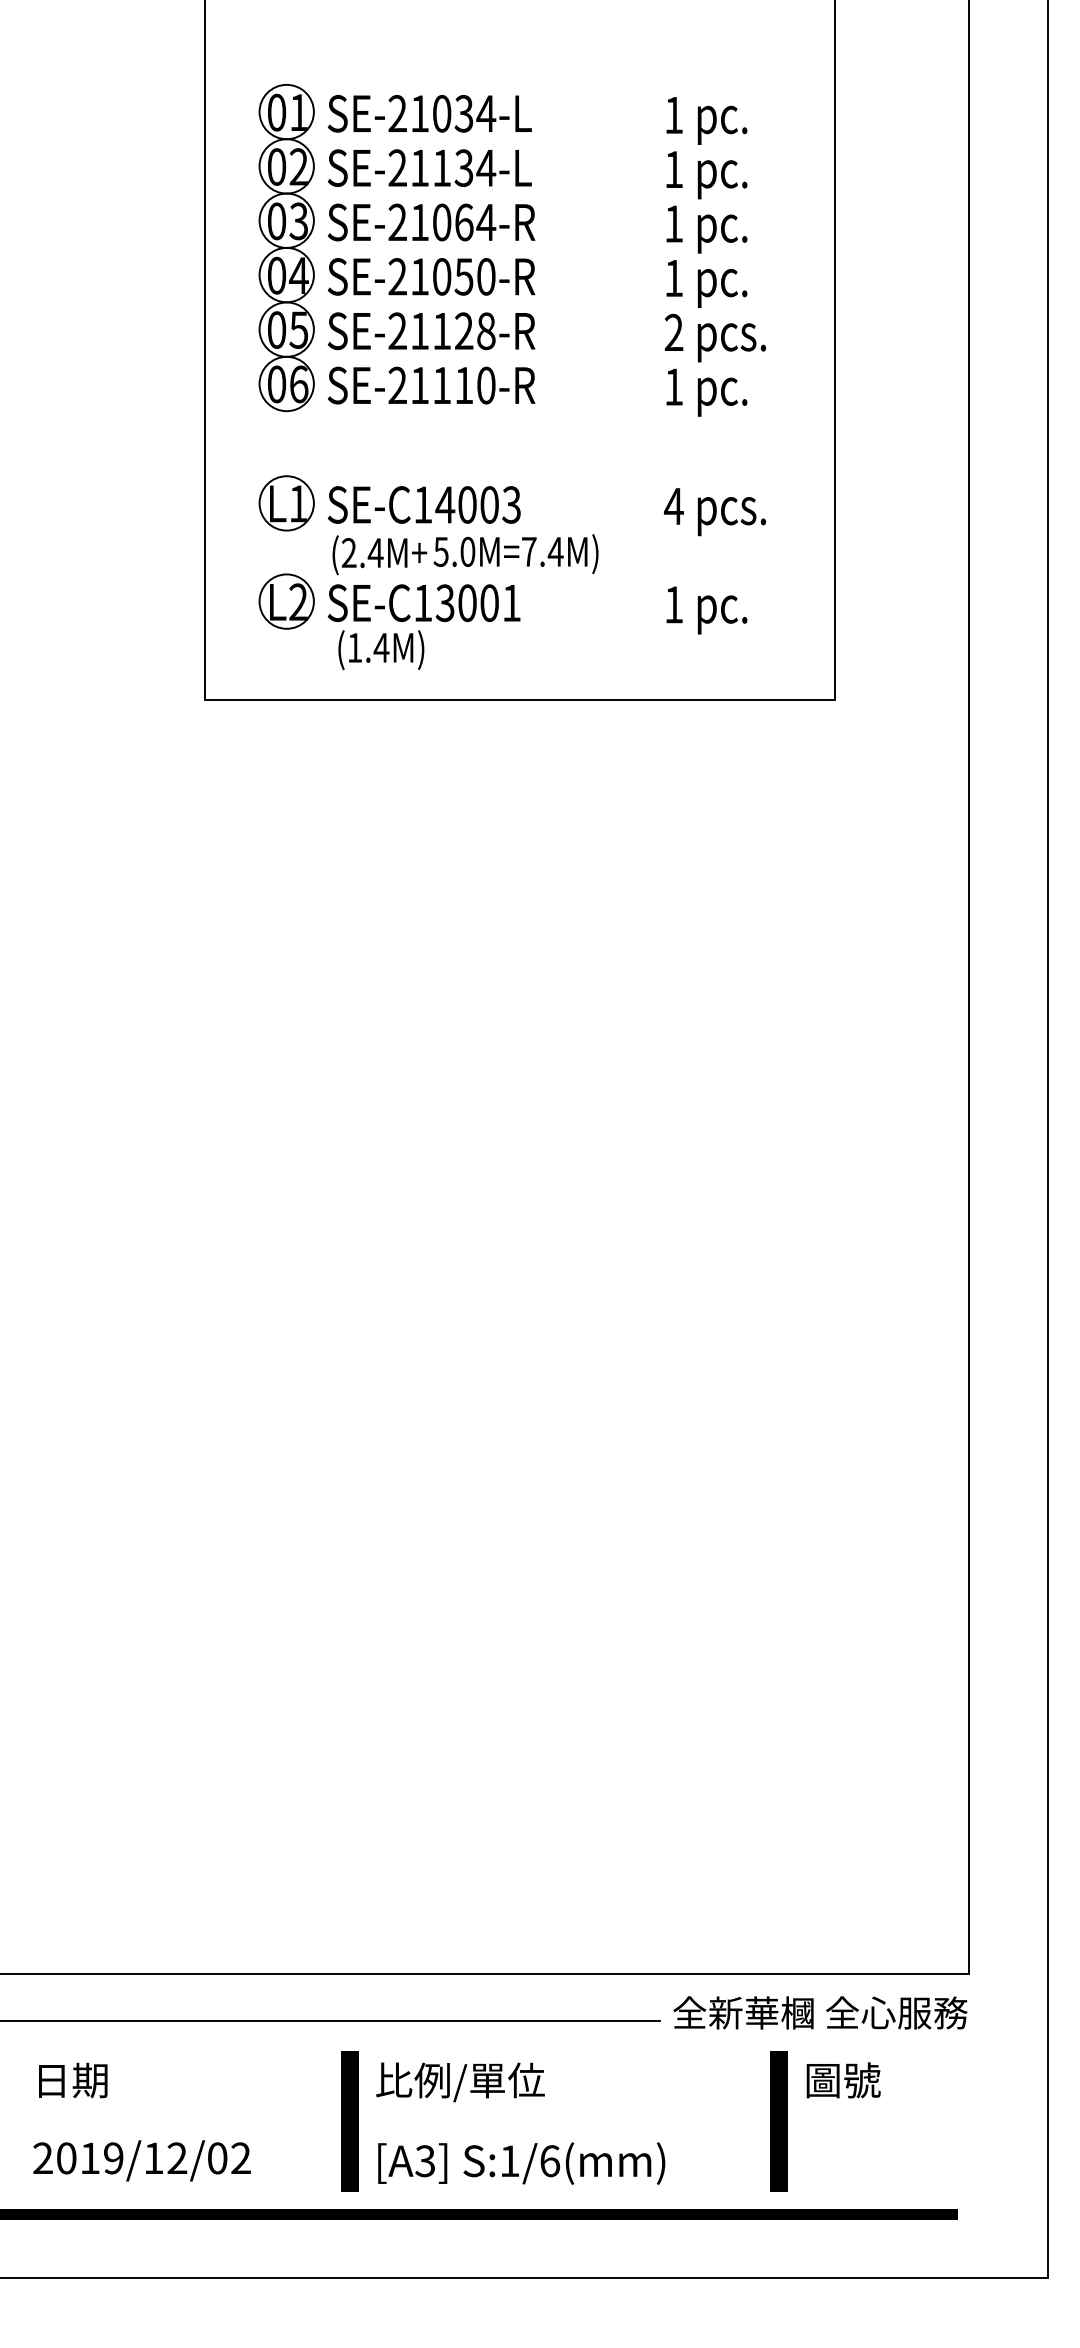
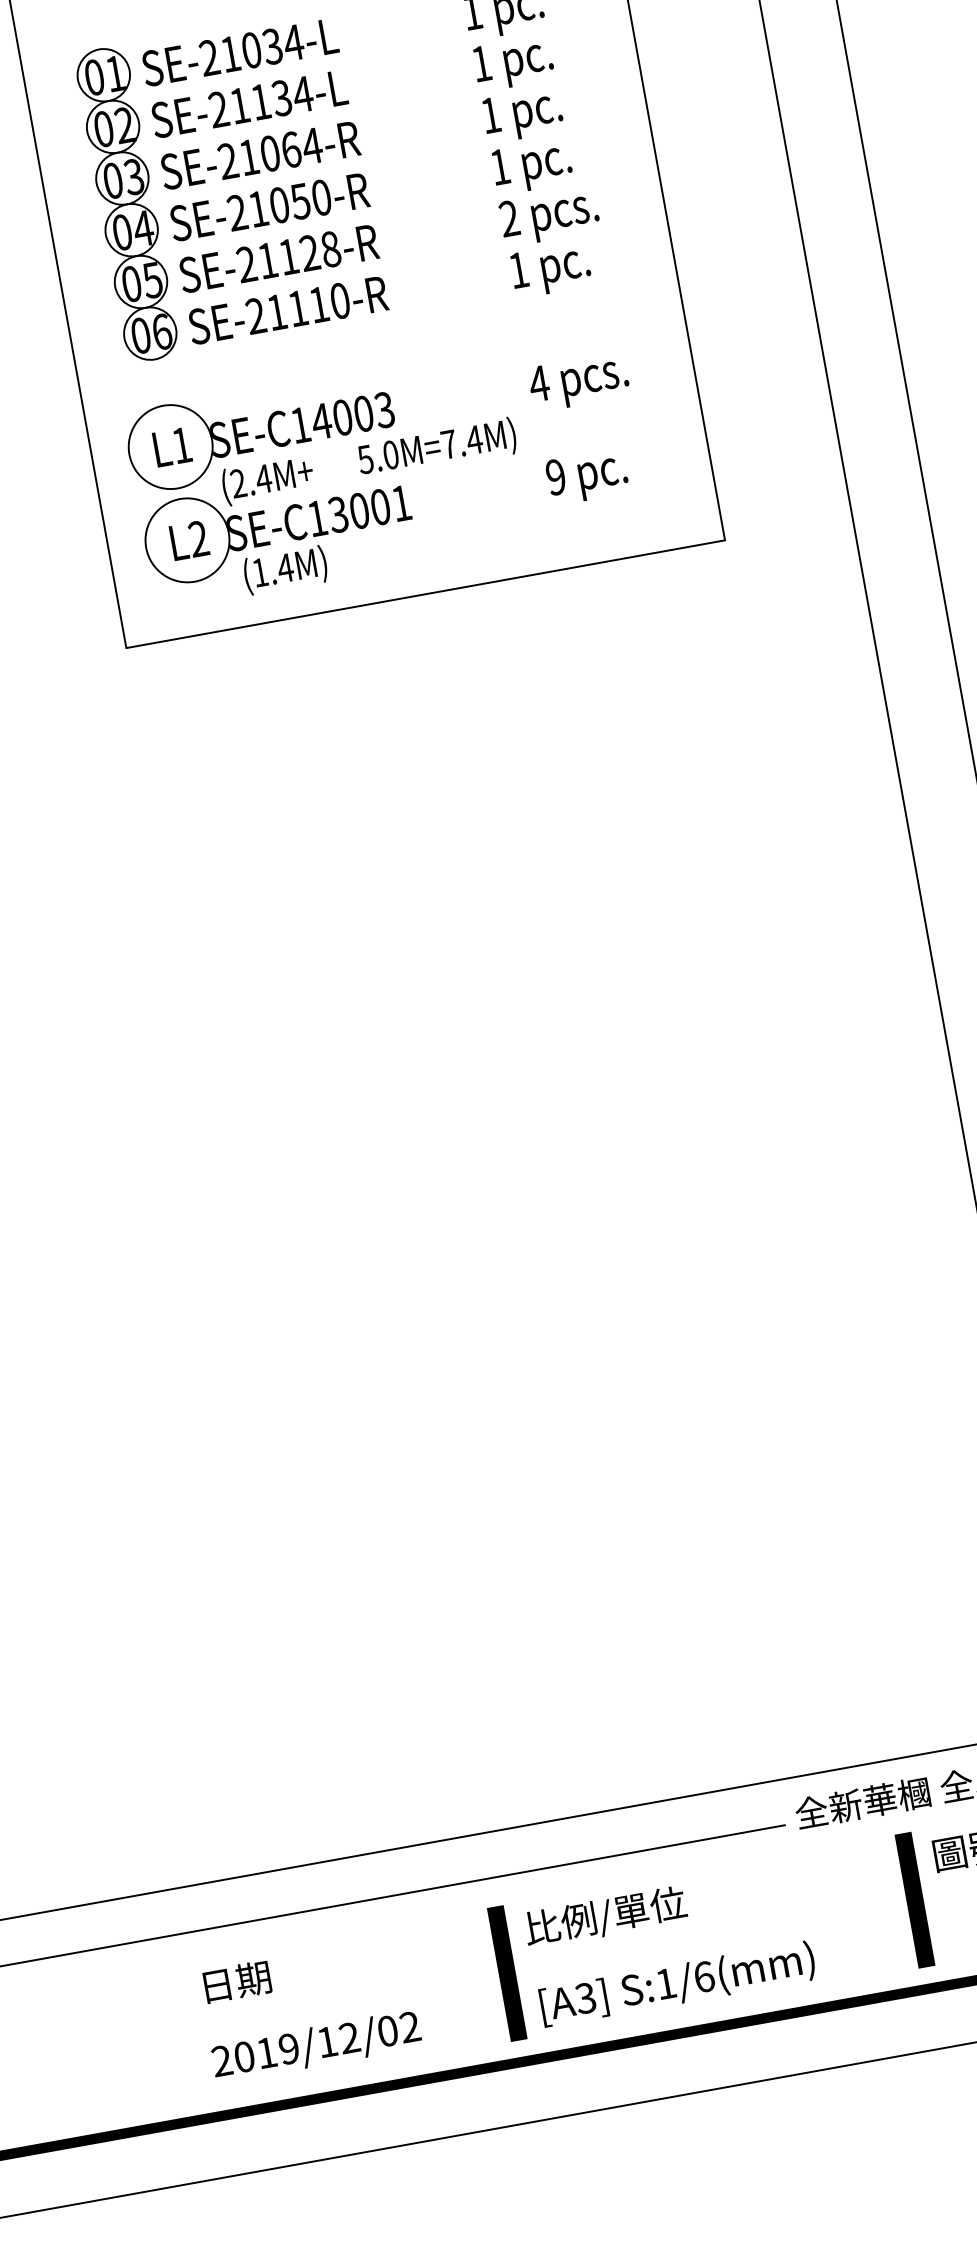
circle: (286, 503) -> (170, 447), size x1.6
text: (515, 554) -> (436, 449), moved
circle: (286, 601) -> (187, 540), size x1.6
text: (673, 604) -> (555, 477), 1 -> 9

